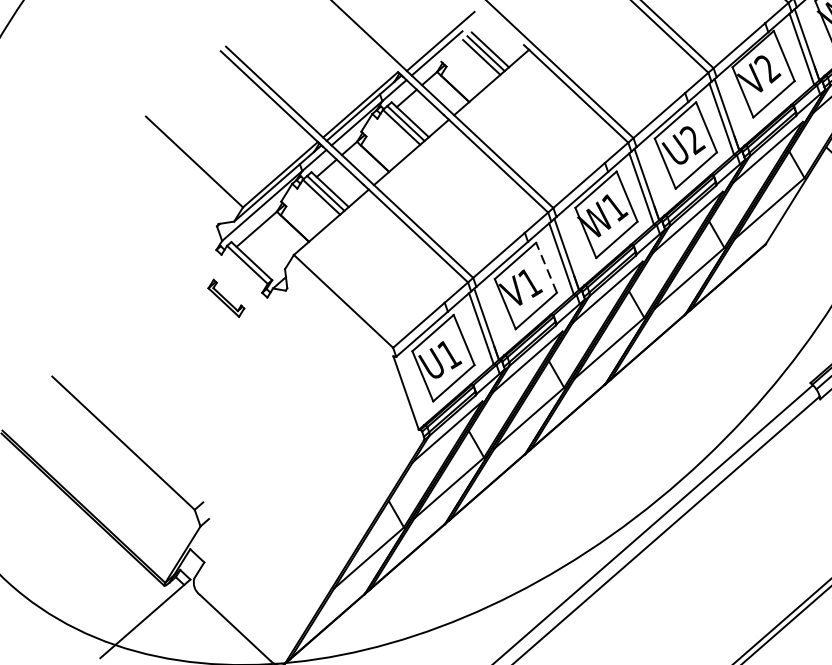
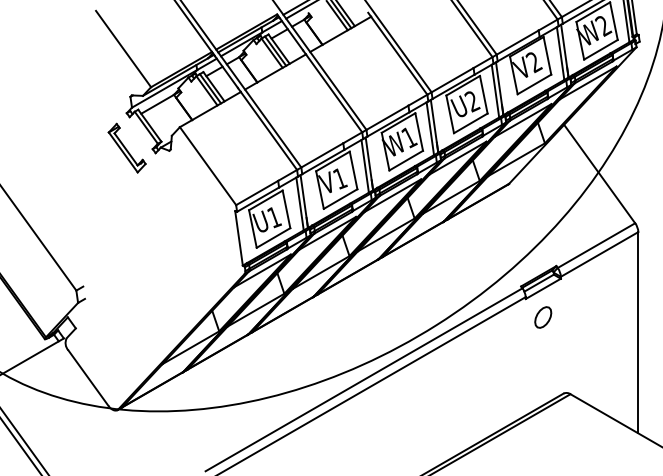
line: (546, 267) -> (353, 170), dashed -> solid
part: (225, 297) -> (126, 147), size x1.67

